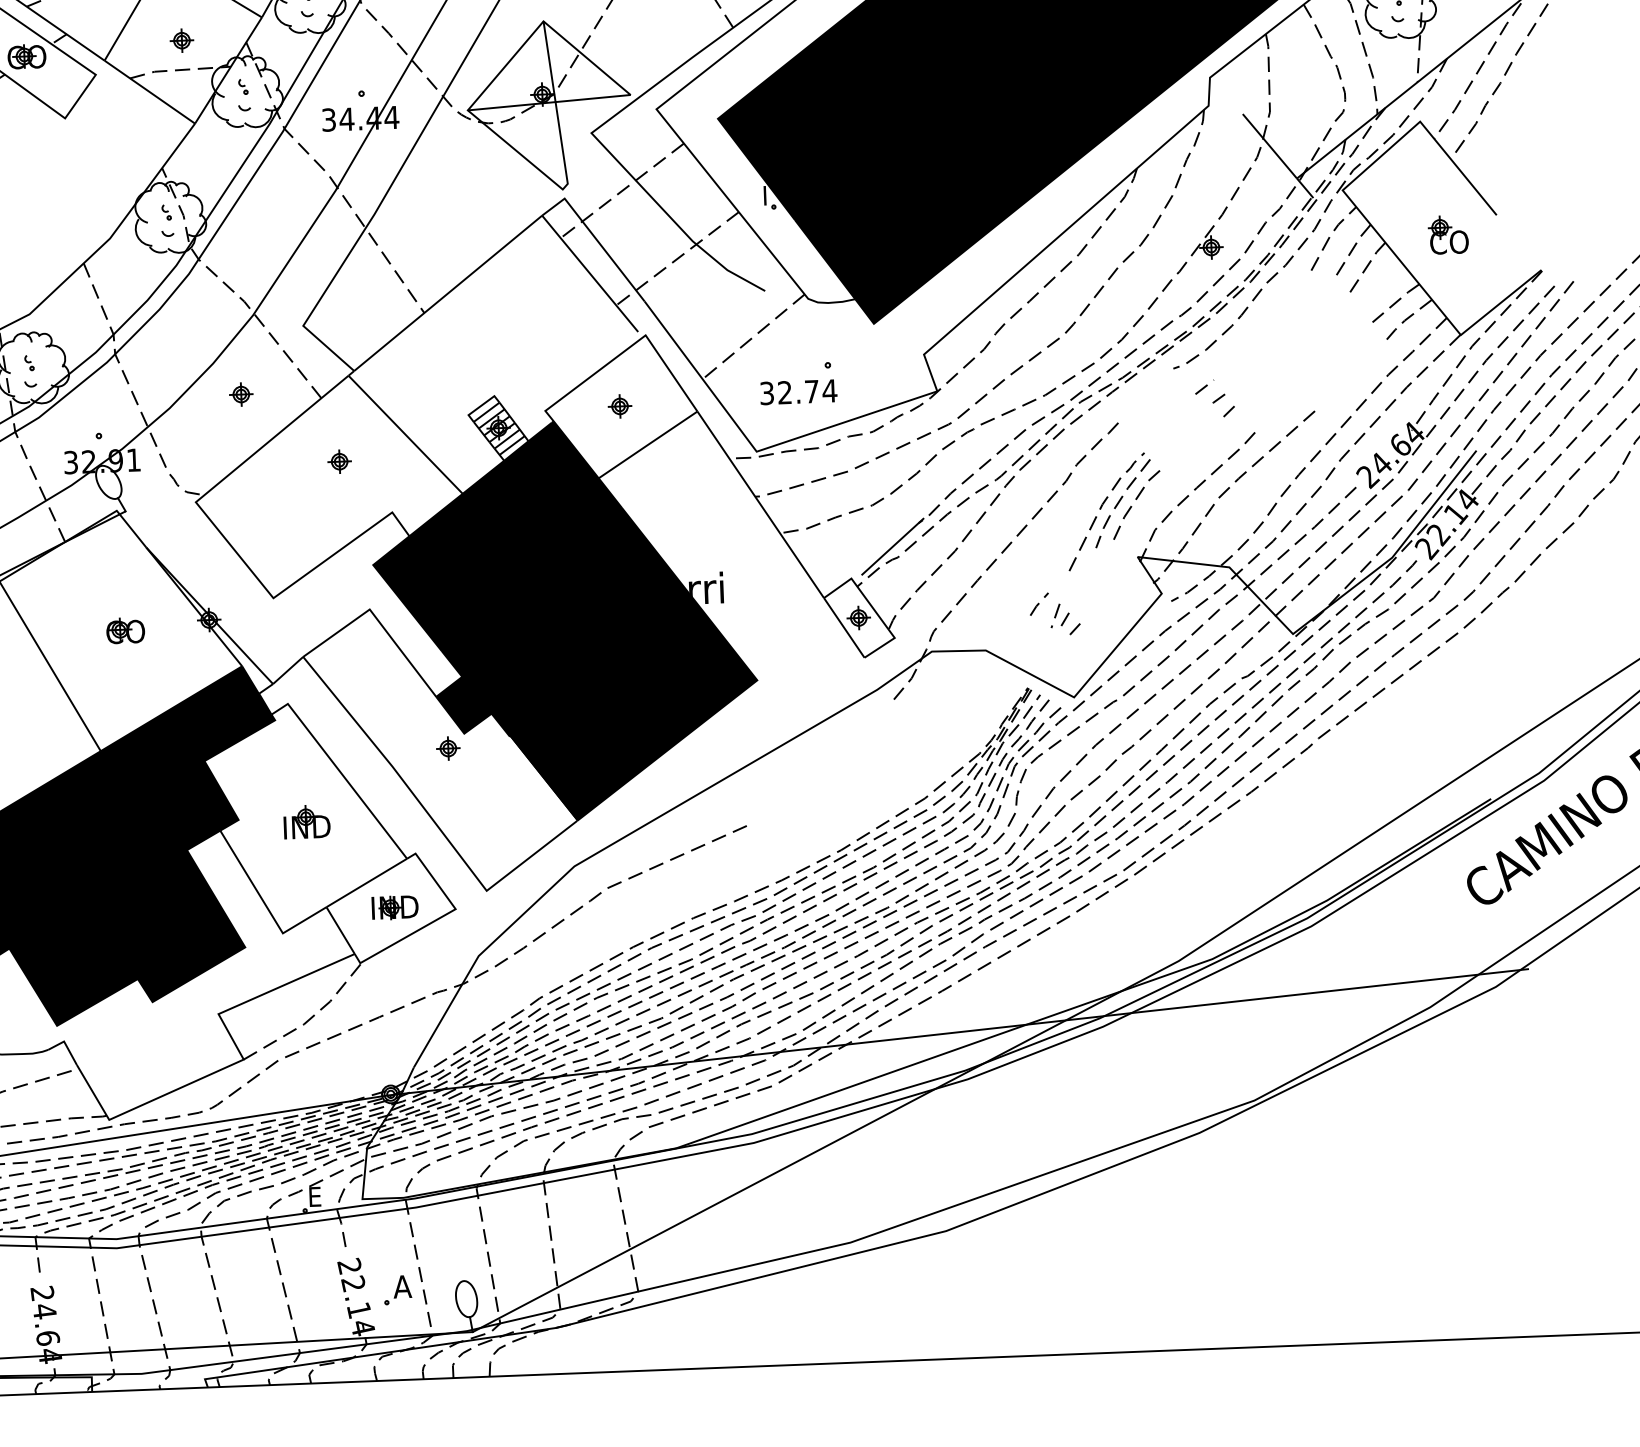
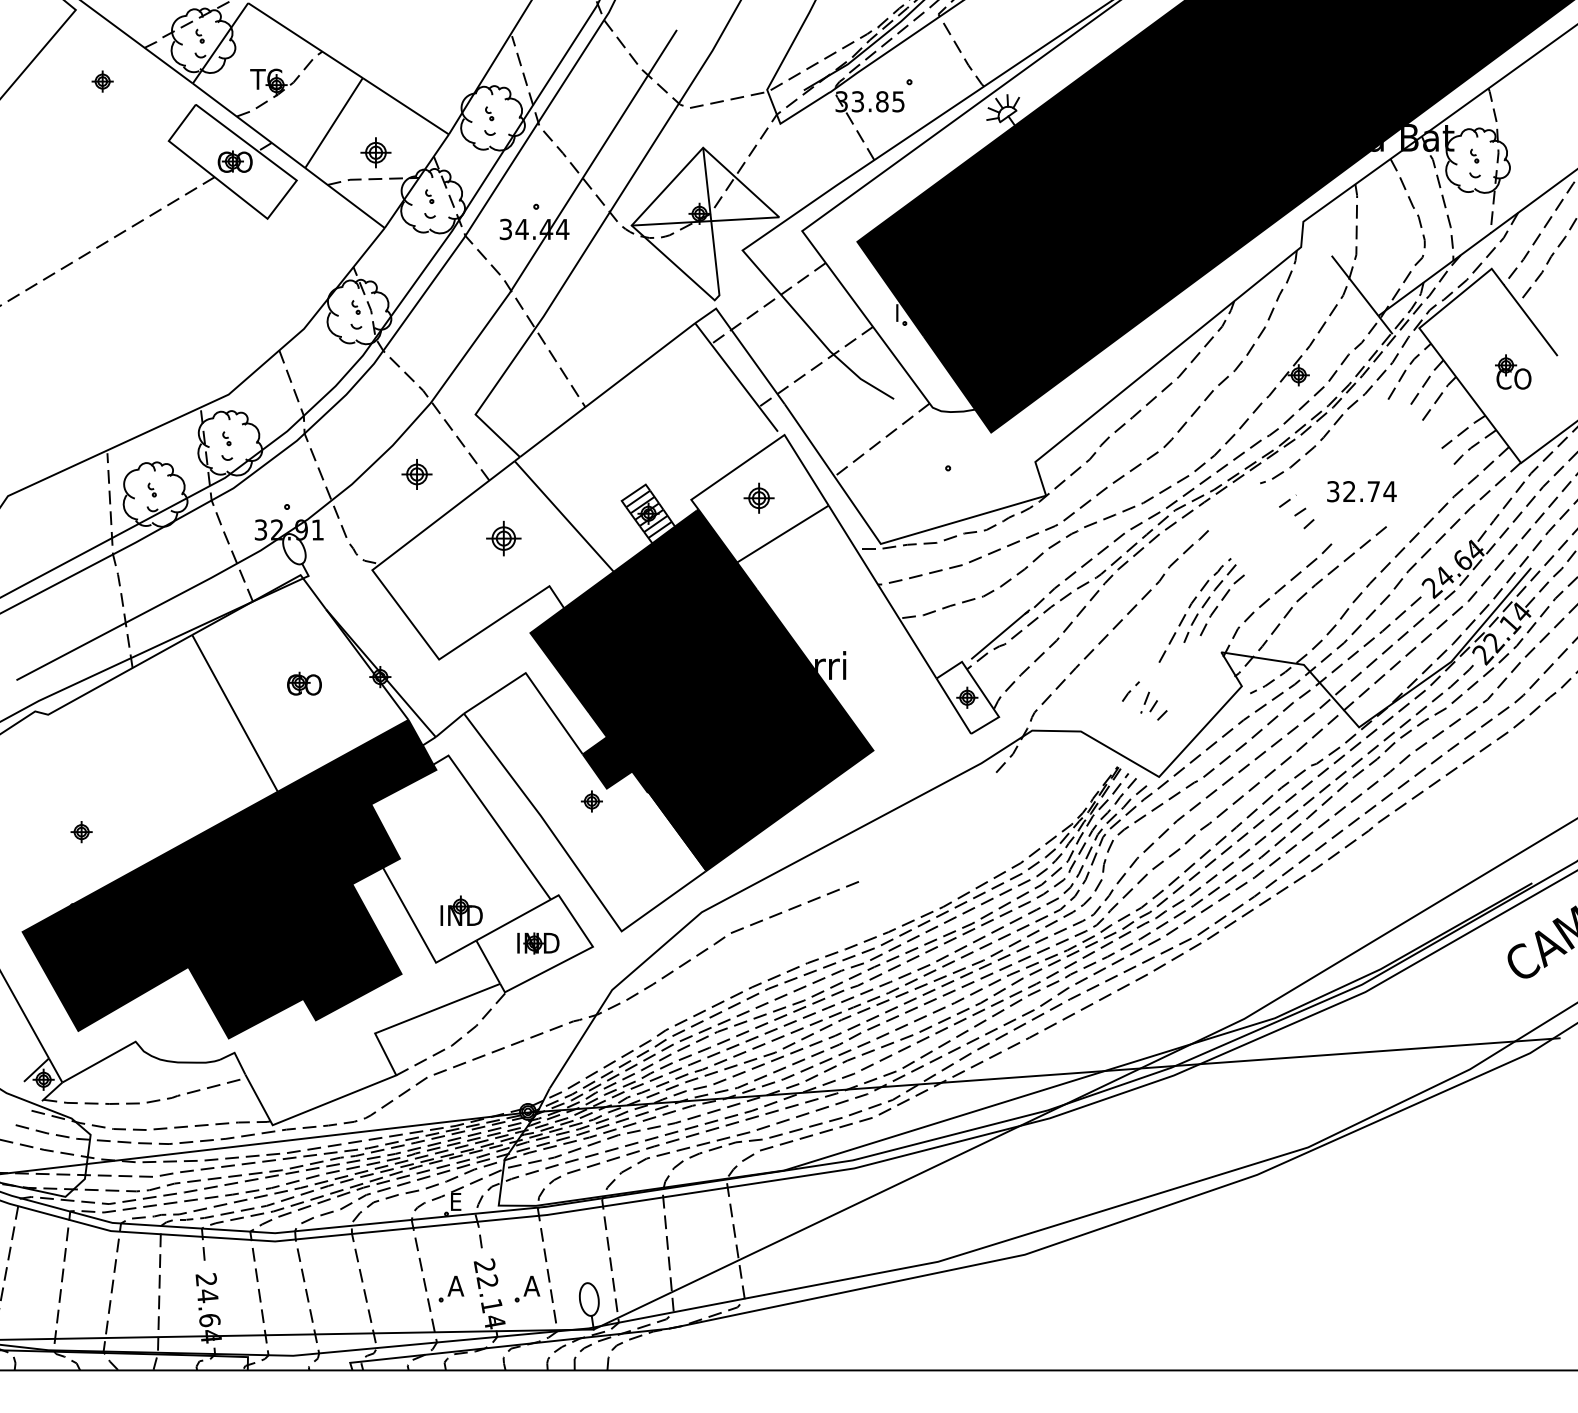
part: (181, 40) -> (375, 152), size x1.4
text: (798, 392) -> (1361, 491), moved
part: (241, 394) -> (417, 474), size x1.4
part: (619, 406) -> (758, 498), size x1.4
part: (339, 461) -> (503, 538), size x1.6
part: (306, 821) -> (461, 910), moved
part: (313, 1292) -> (451, 1288), added

